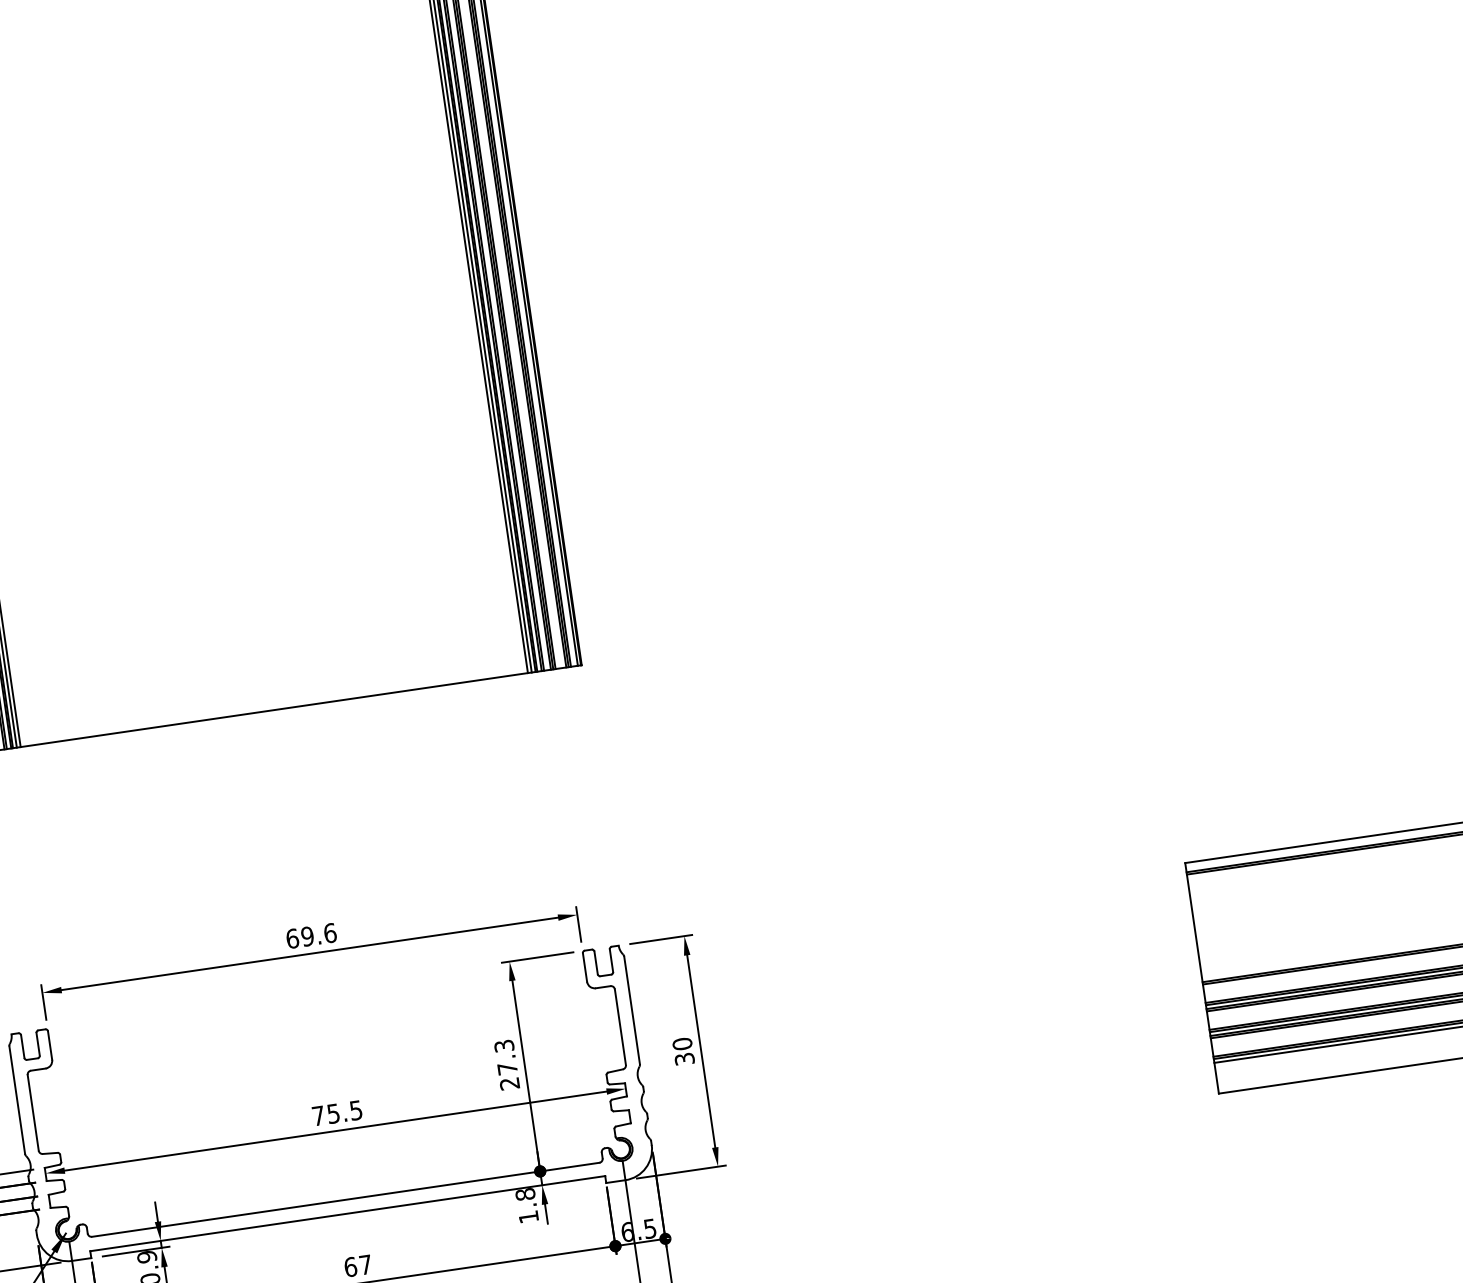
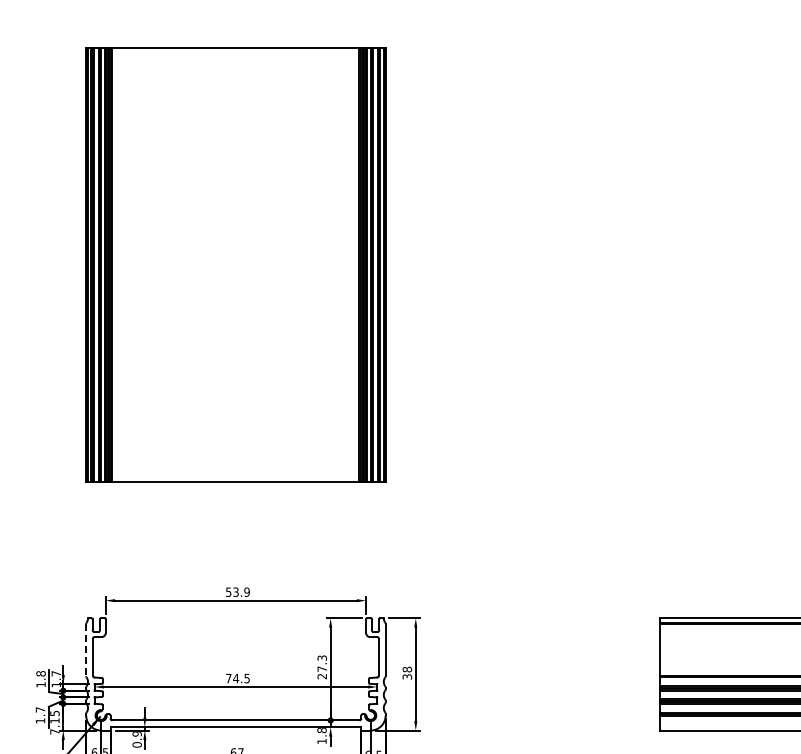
text: (310, 934) -> (237, 591), 69.6 -> 53.9
text: (680, 1044) -> (406, 669), 30 -> 38
line: (17, 1100) -> (86, 650), solid -> dashed
text: (334, 1113) -> (236, 678), 75.5 -> 74.5

